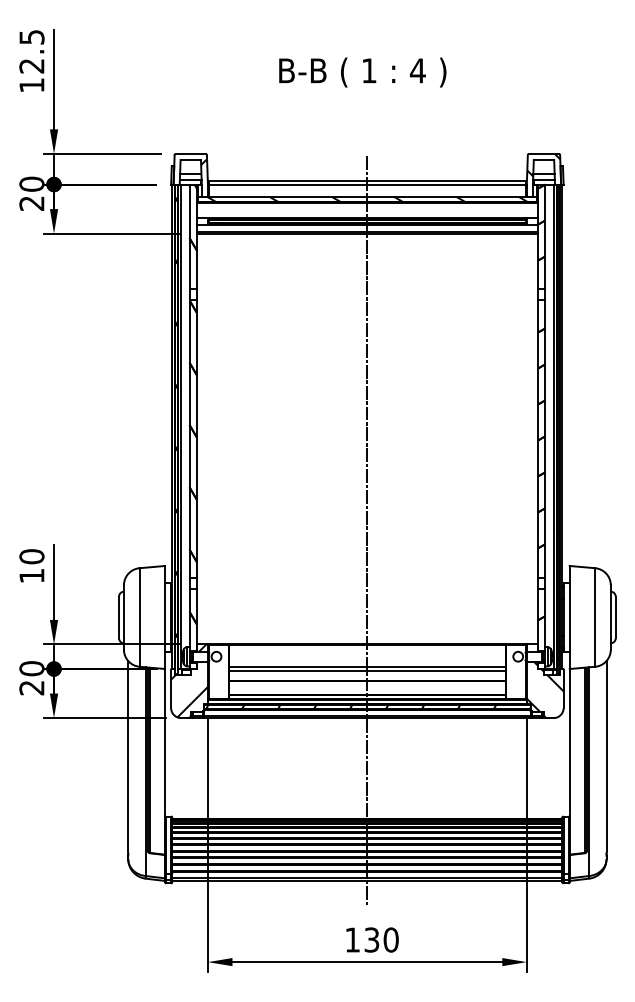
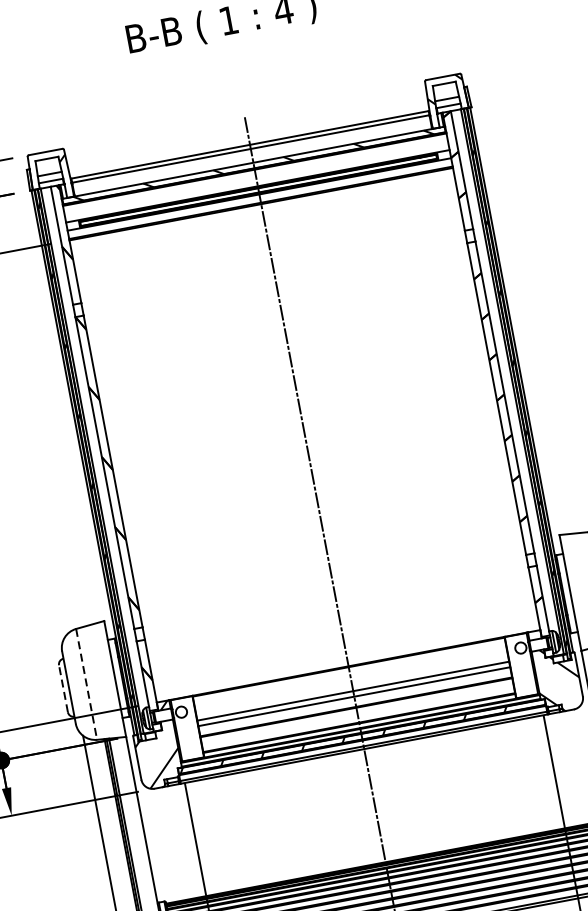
line: (119, 617) -> (64, 688), solid -> dashed
line: (139, 618) -> (86, 685), solid -> dashed

